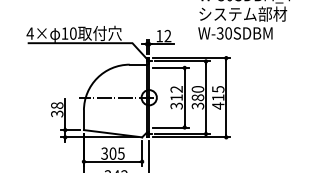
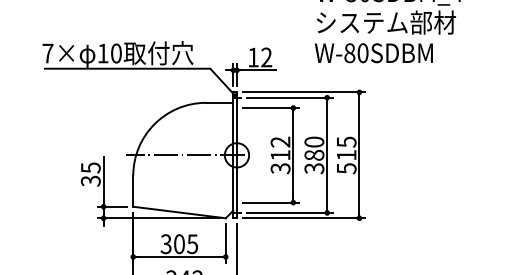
text: (29, 33) -> (46, 53), 4× -> 7×
text: (219, 33) -> (348, 53), W-30SDBM -> W-80SDBM
text: (57, 105) -> (91, 167), 38 -> 35
text: (218, 105) -> (347, 167), 415 -> 515

